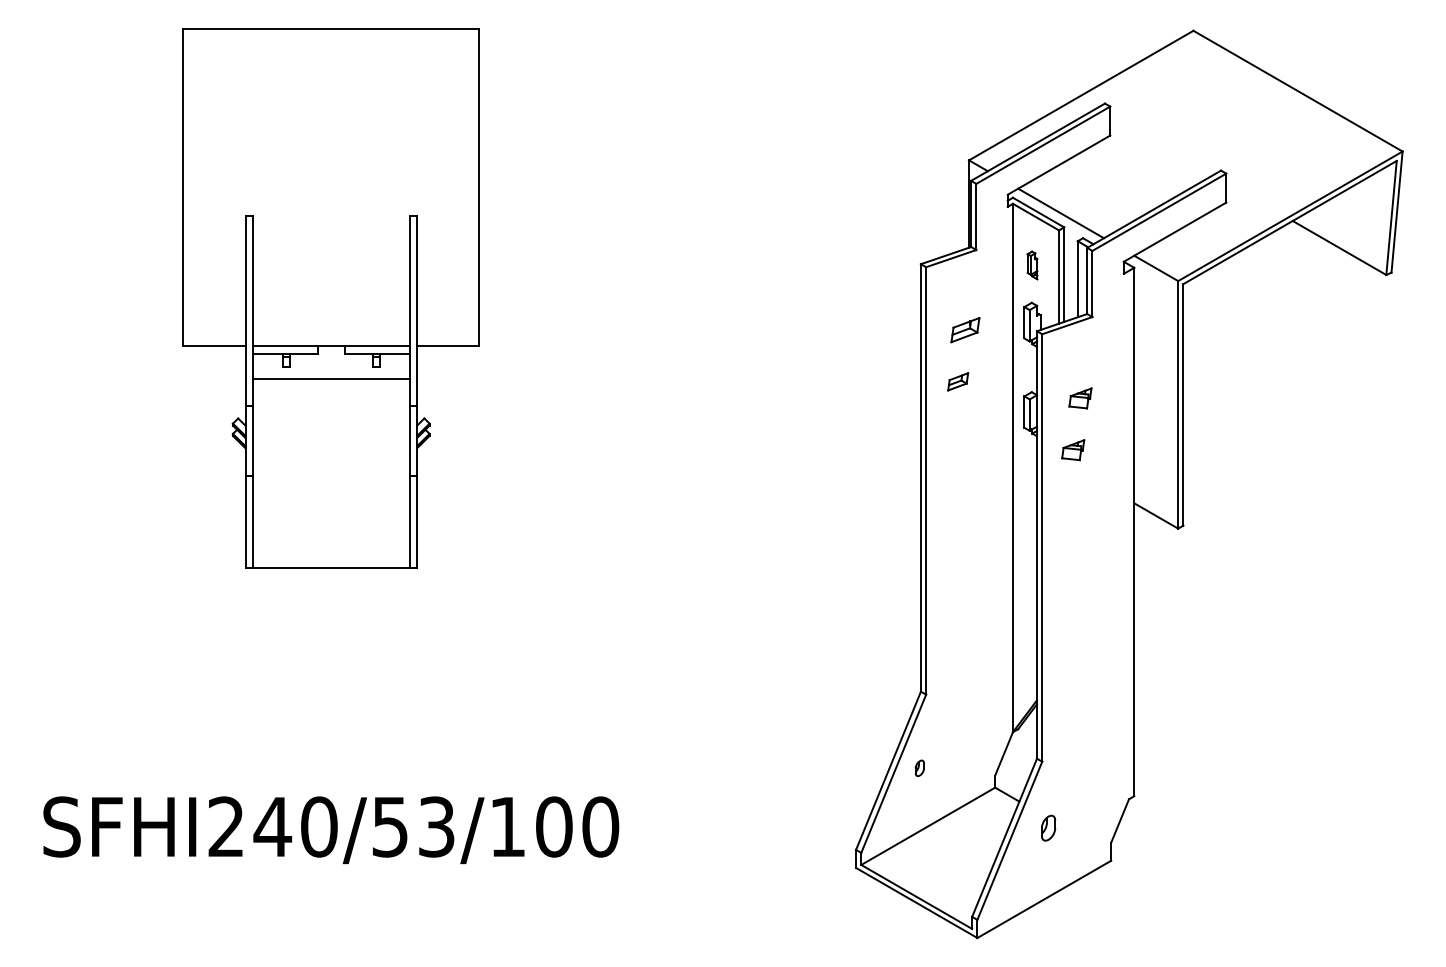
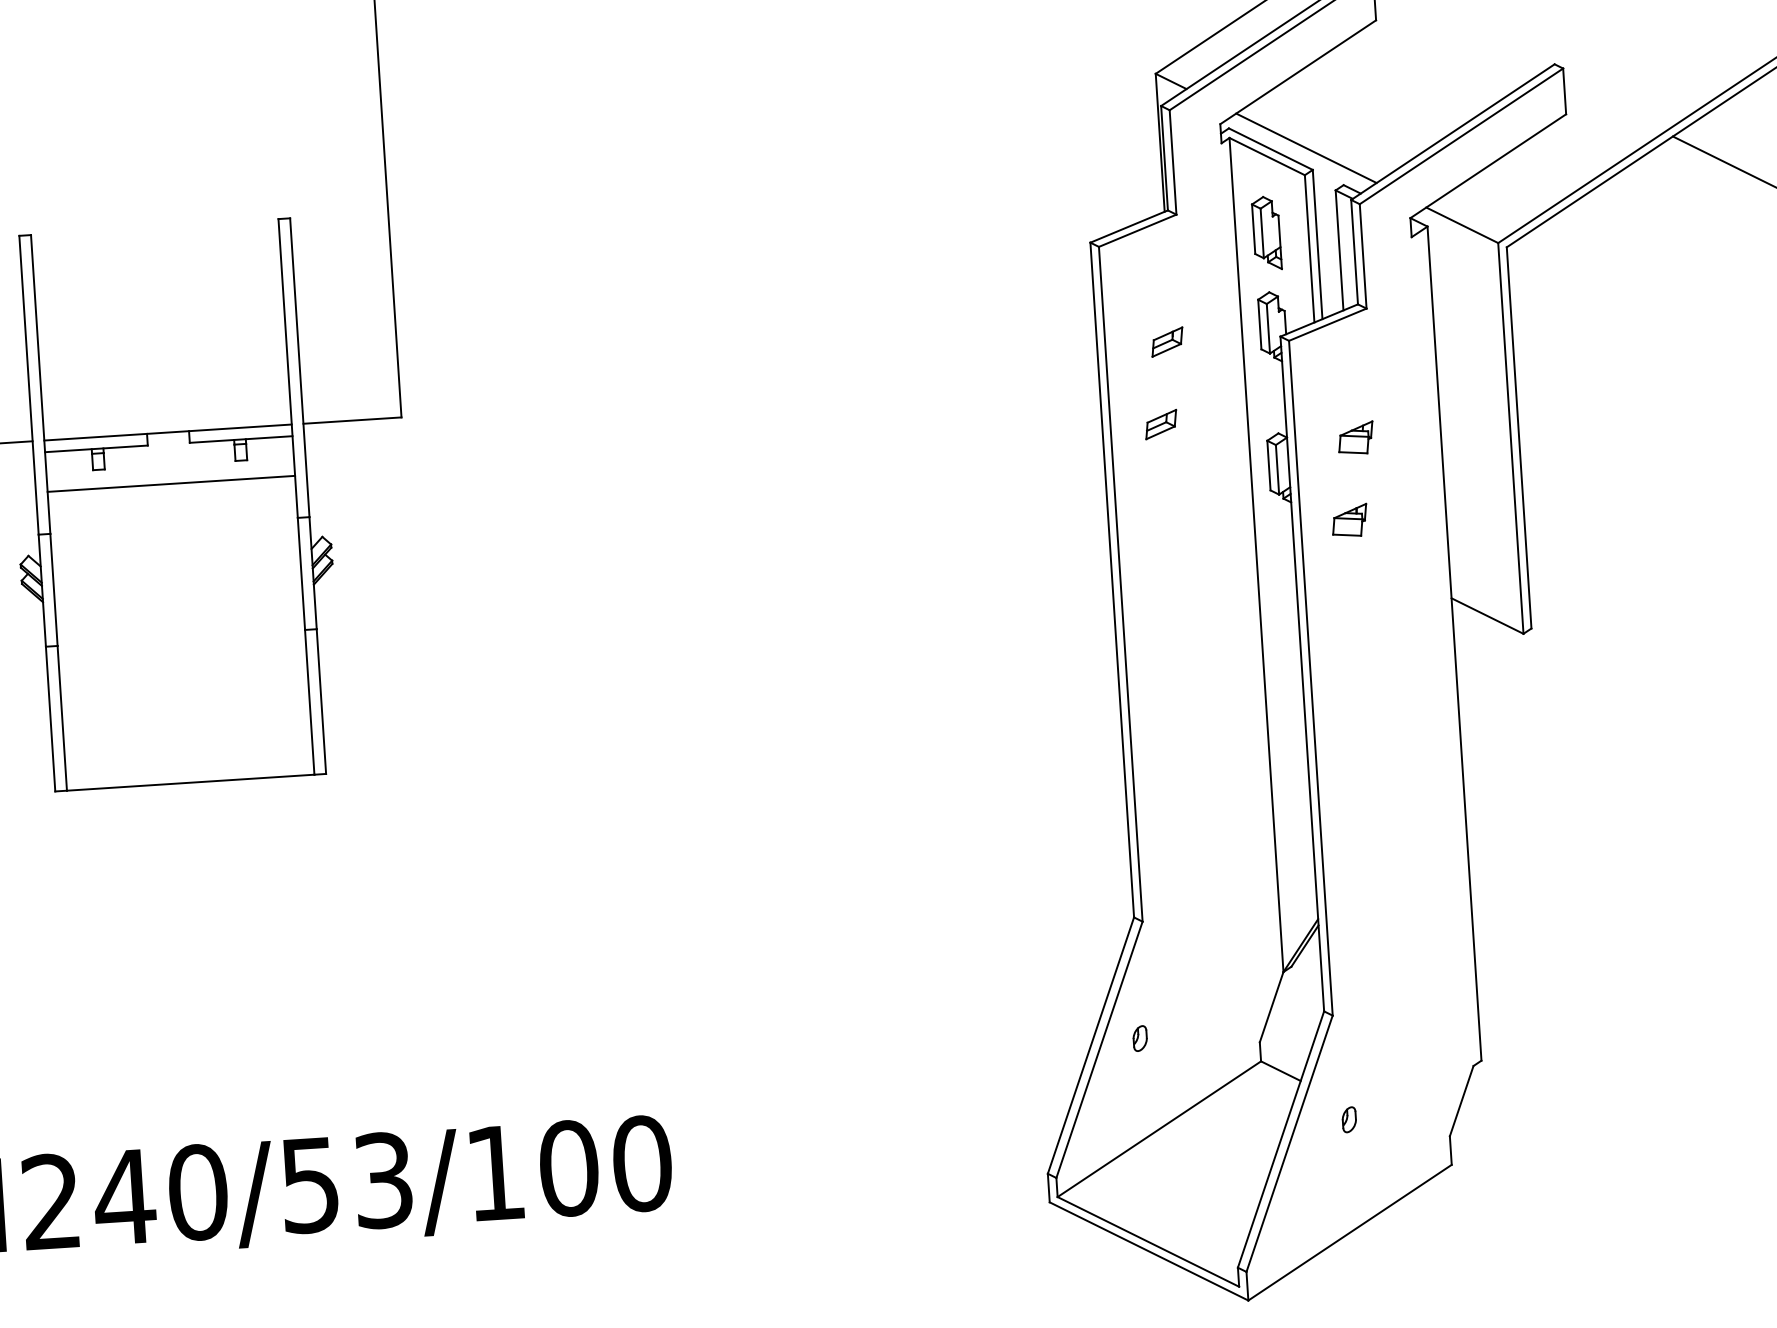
part: (1032, 265) -> (1266, 233), size x1.67
part: (965, 329) -> (1167, 341), size x0.71
part: (1048, 827) -> (1349, 1118), size x0.62

